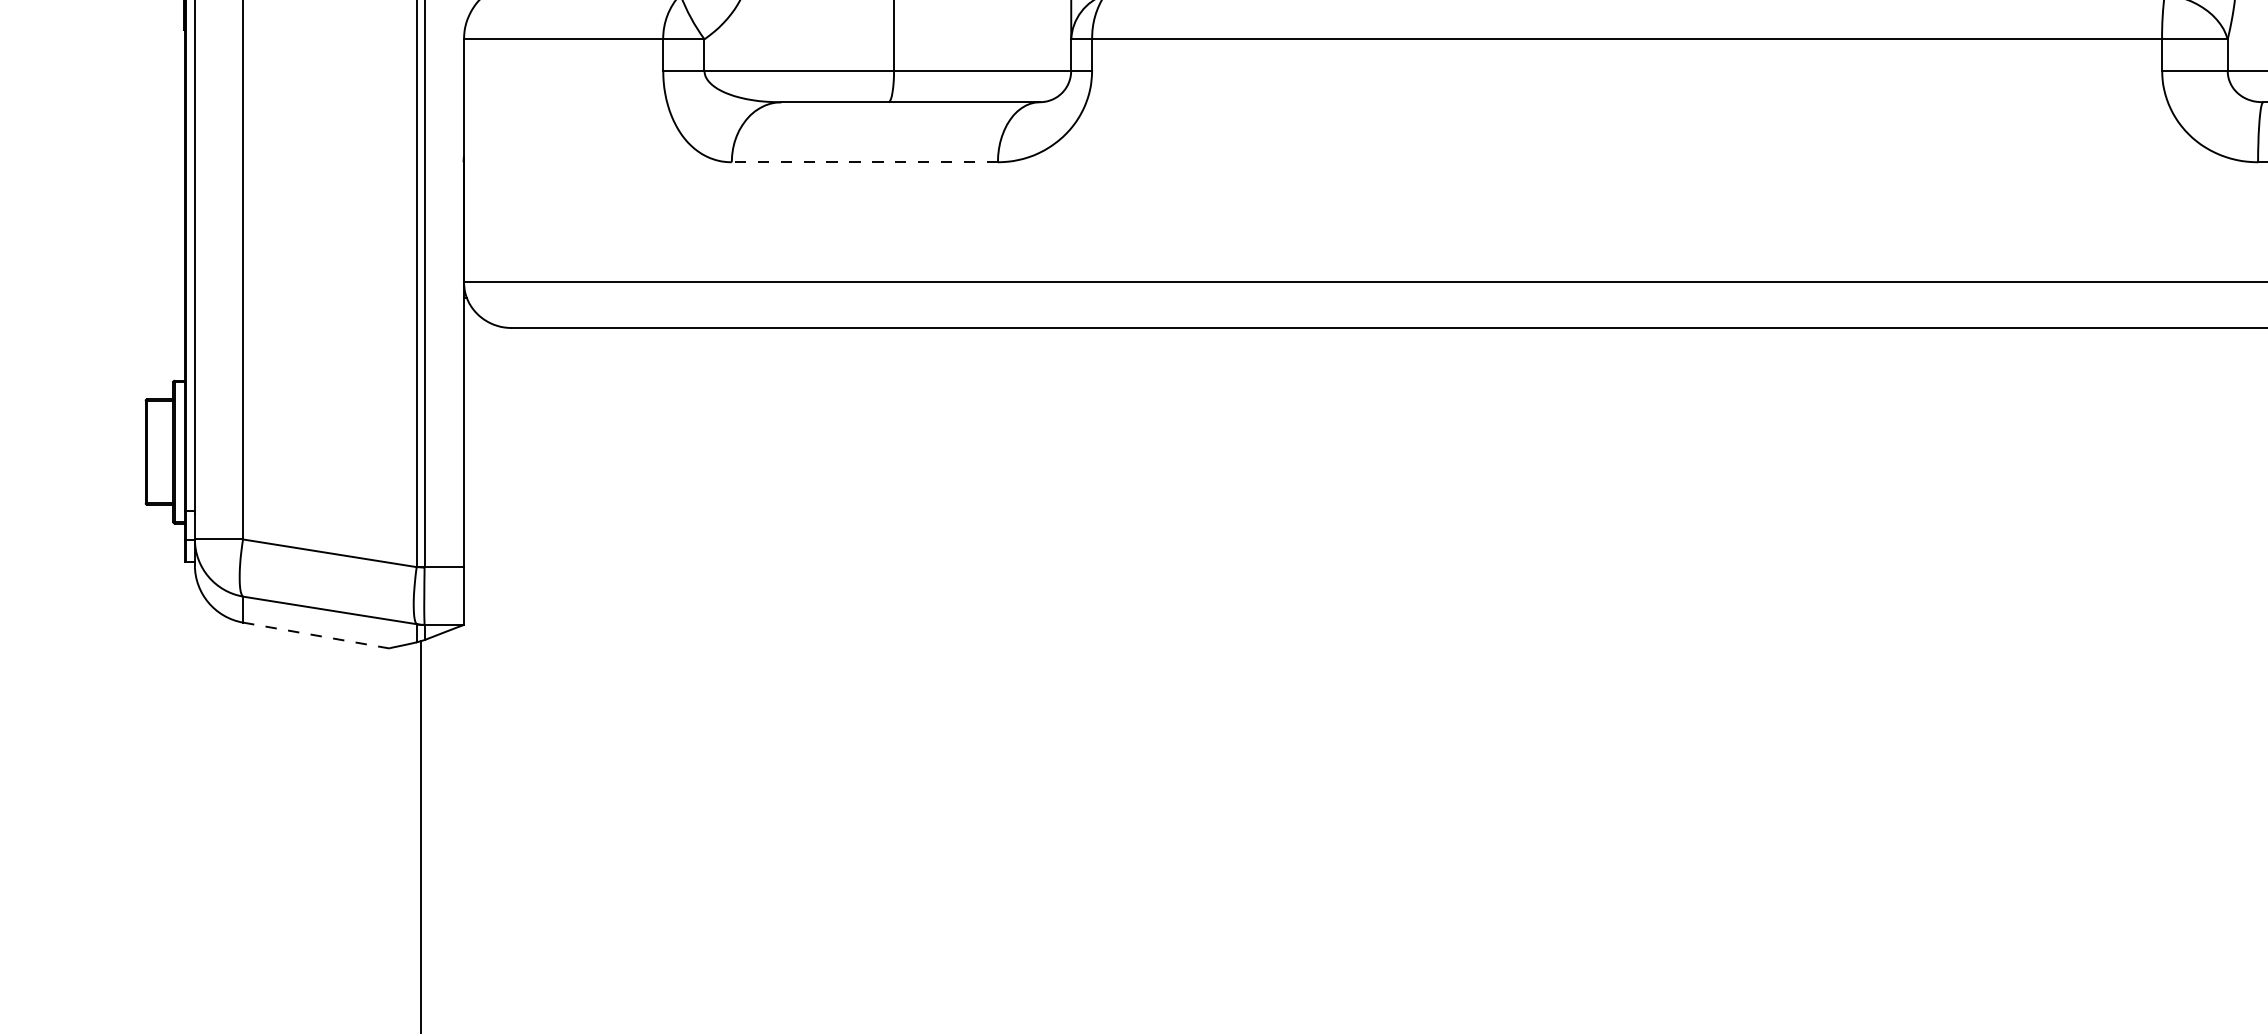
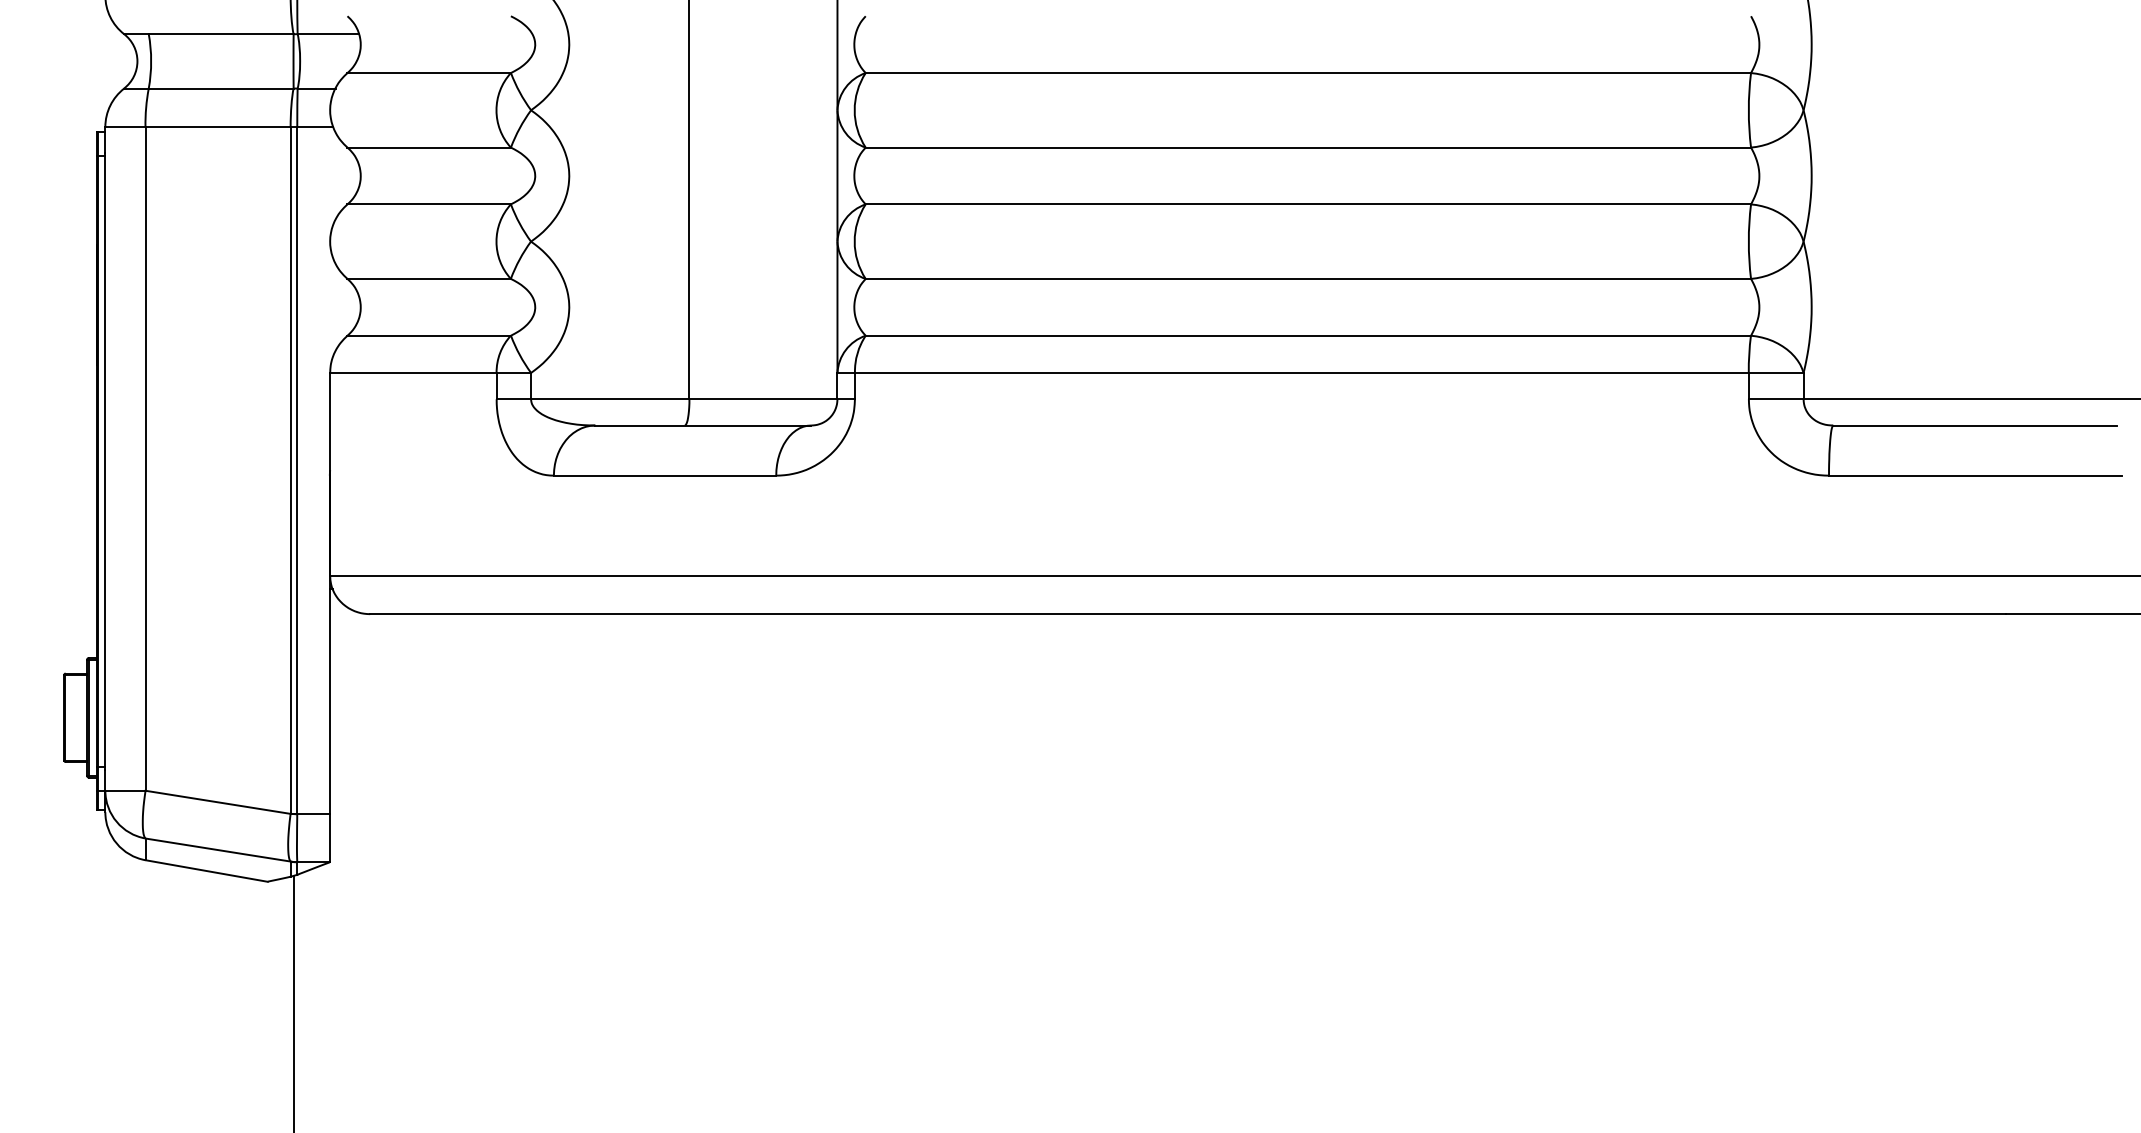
line: (864, 162) -> (664, 475), dashed -> solid
line: (317, 636) -> (207, 871), dashed -> solid

